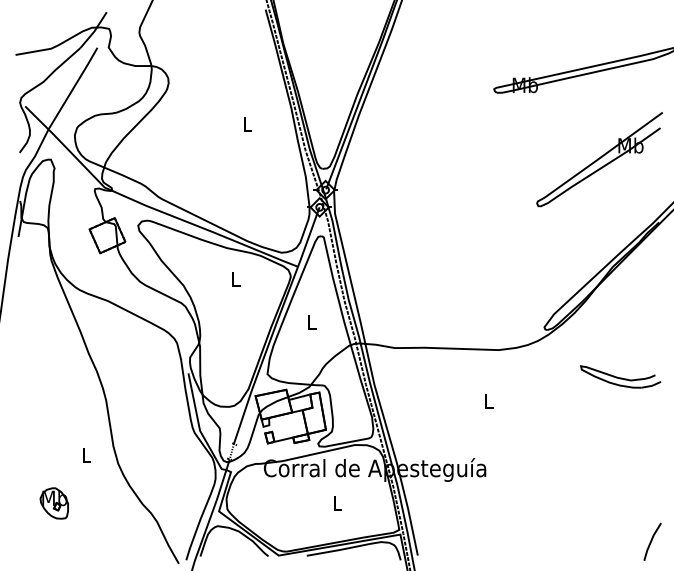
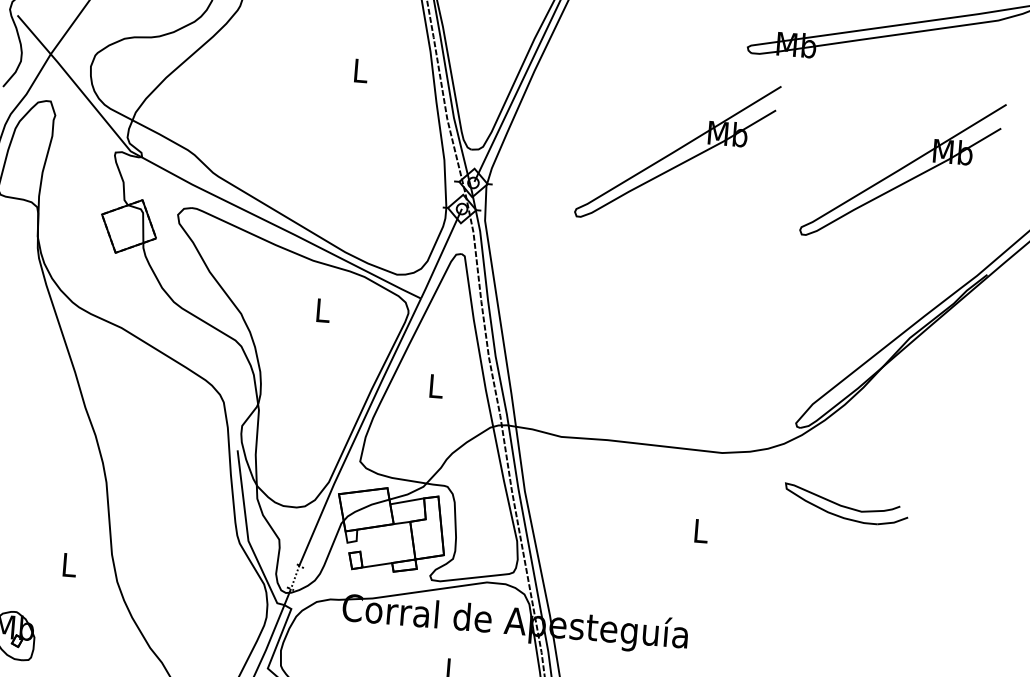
part: (454, 159) -> (677, 151), added
part: (620, 376) -> (845, 504), moved

